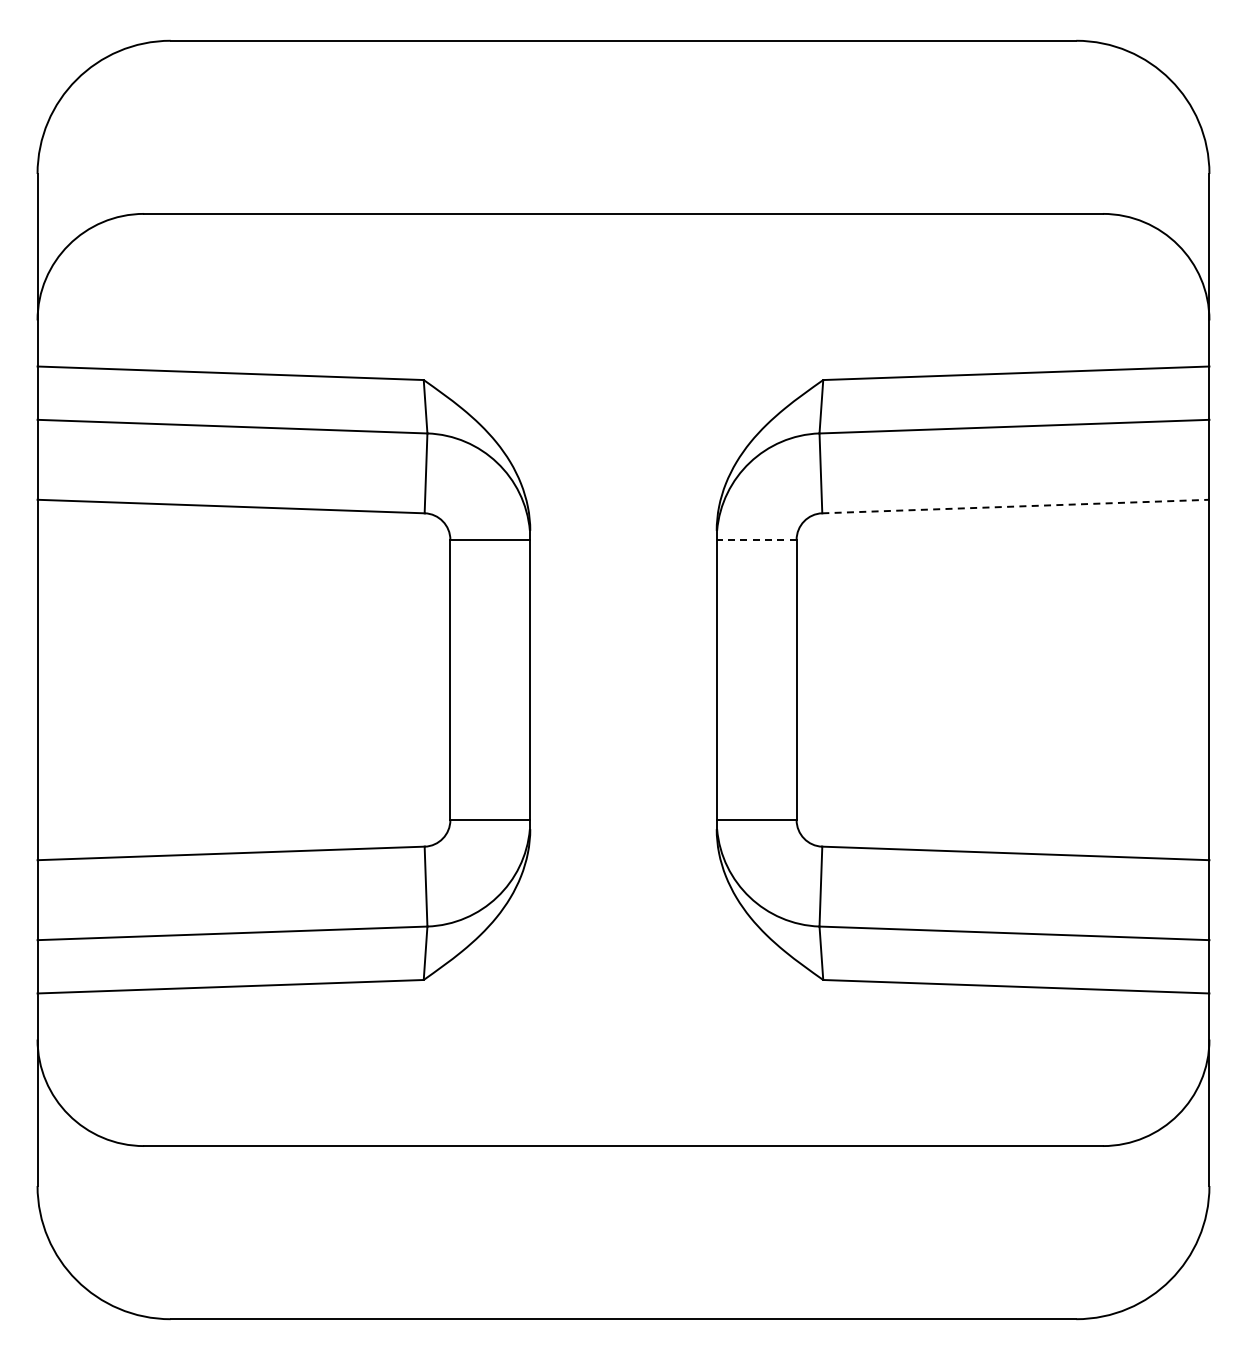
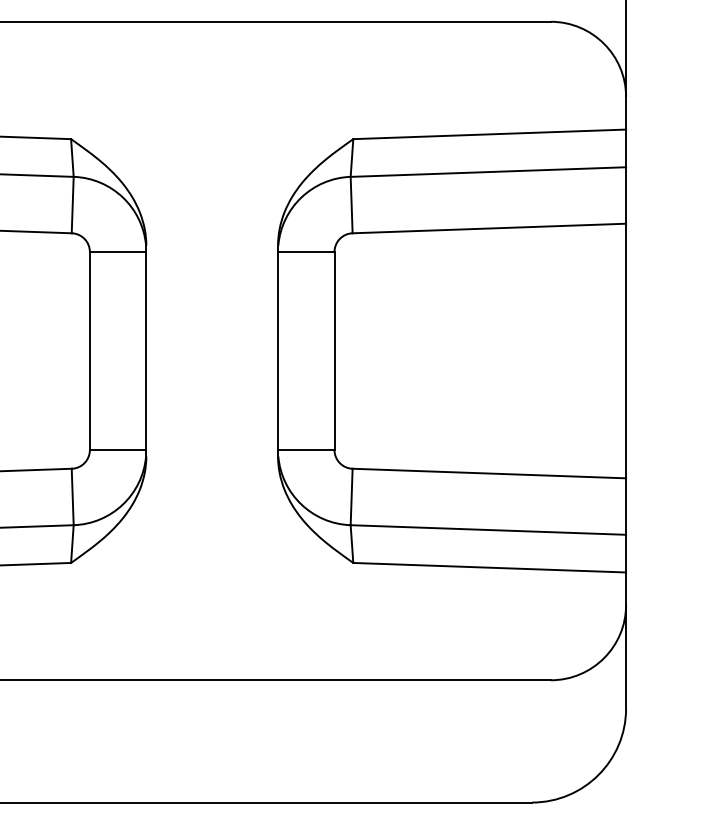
line: (1015, 506) -> (489, 228), dashed -> solid
line: (756, 539) -> (306, 251), dashed -> solid

